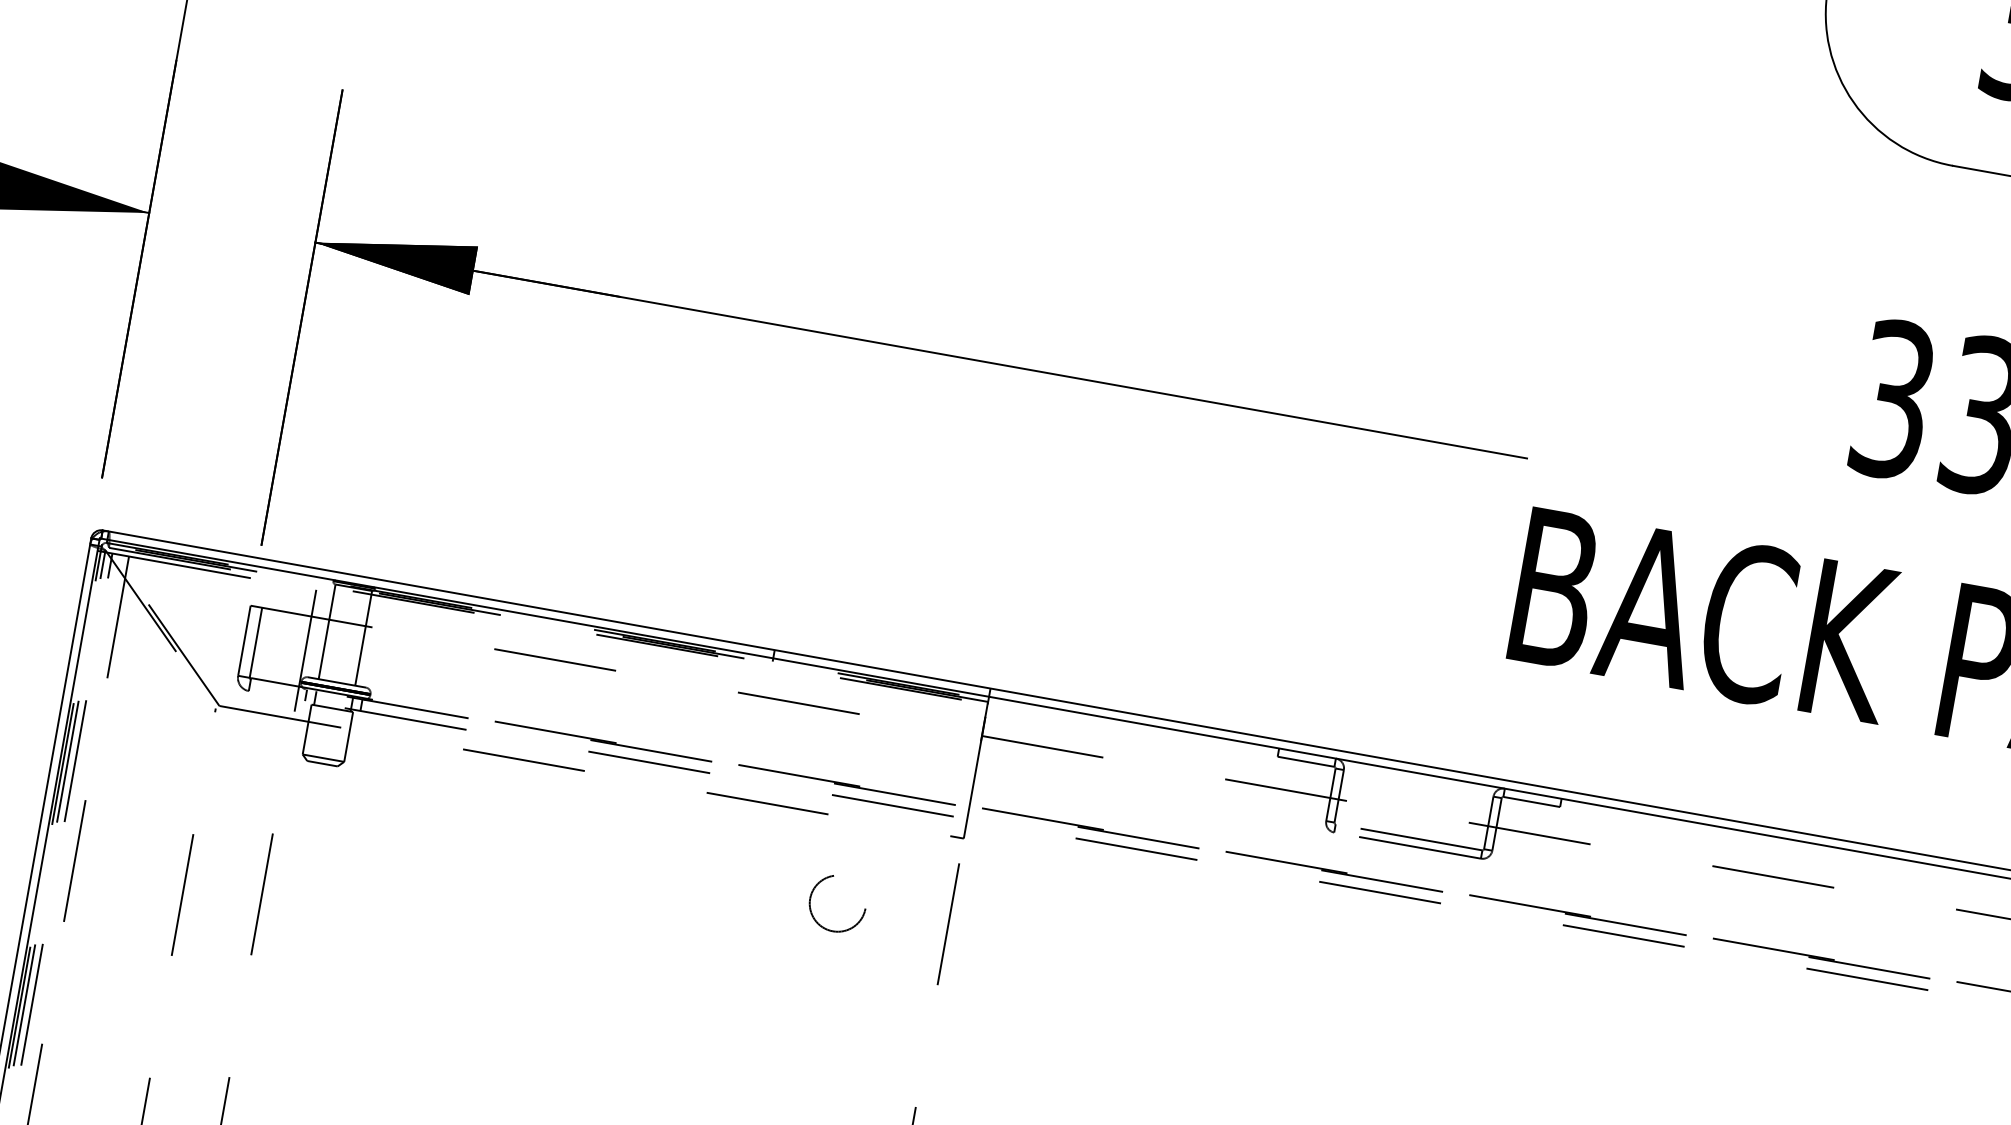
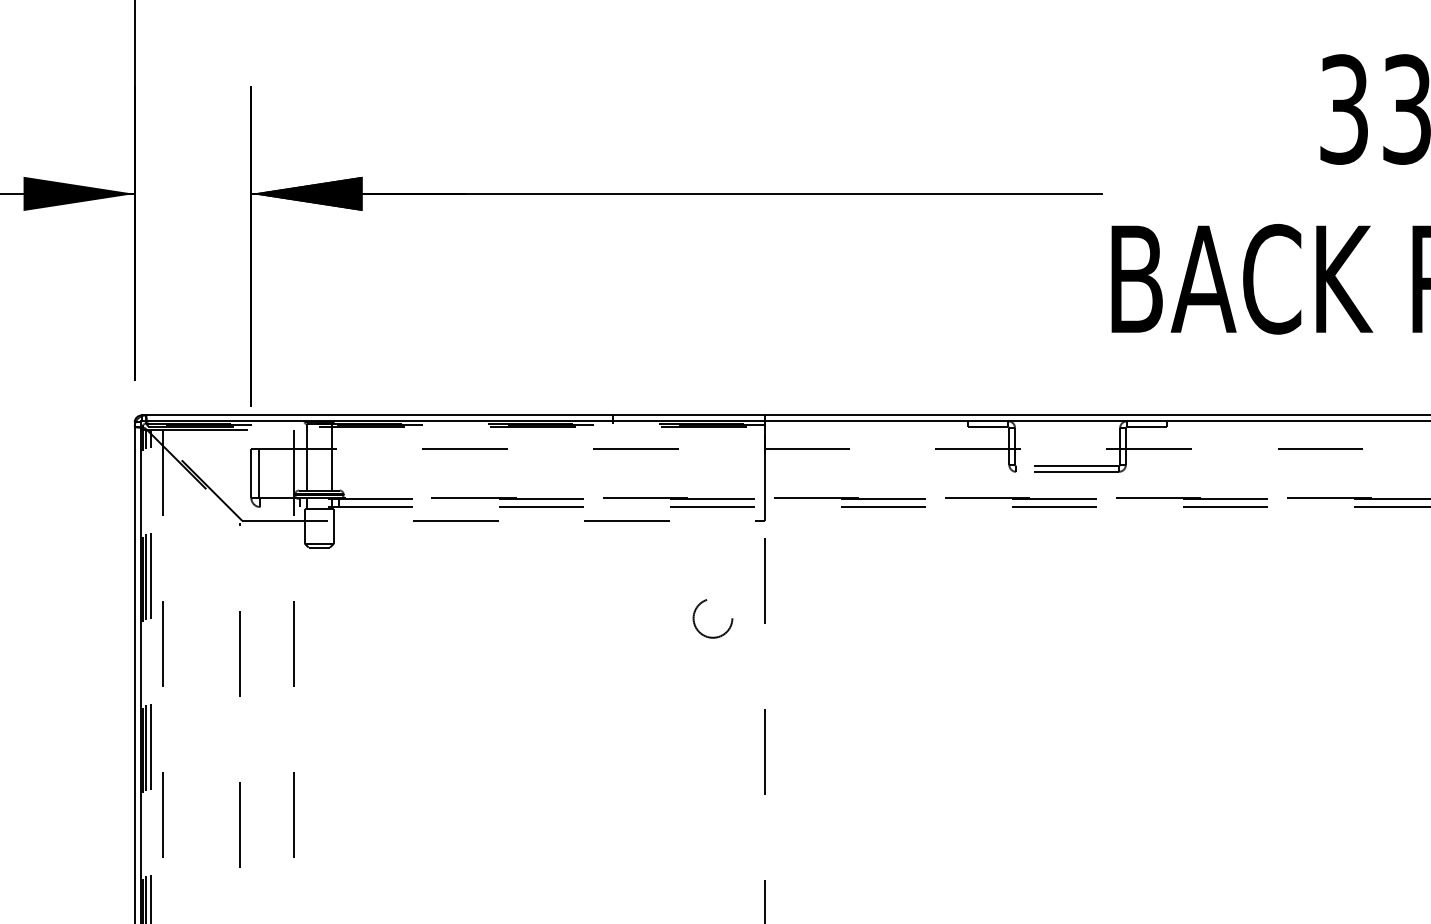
circle: (837, 903) -> (712, 618), moved

